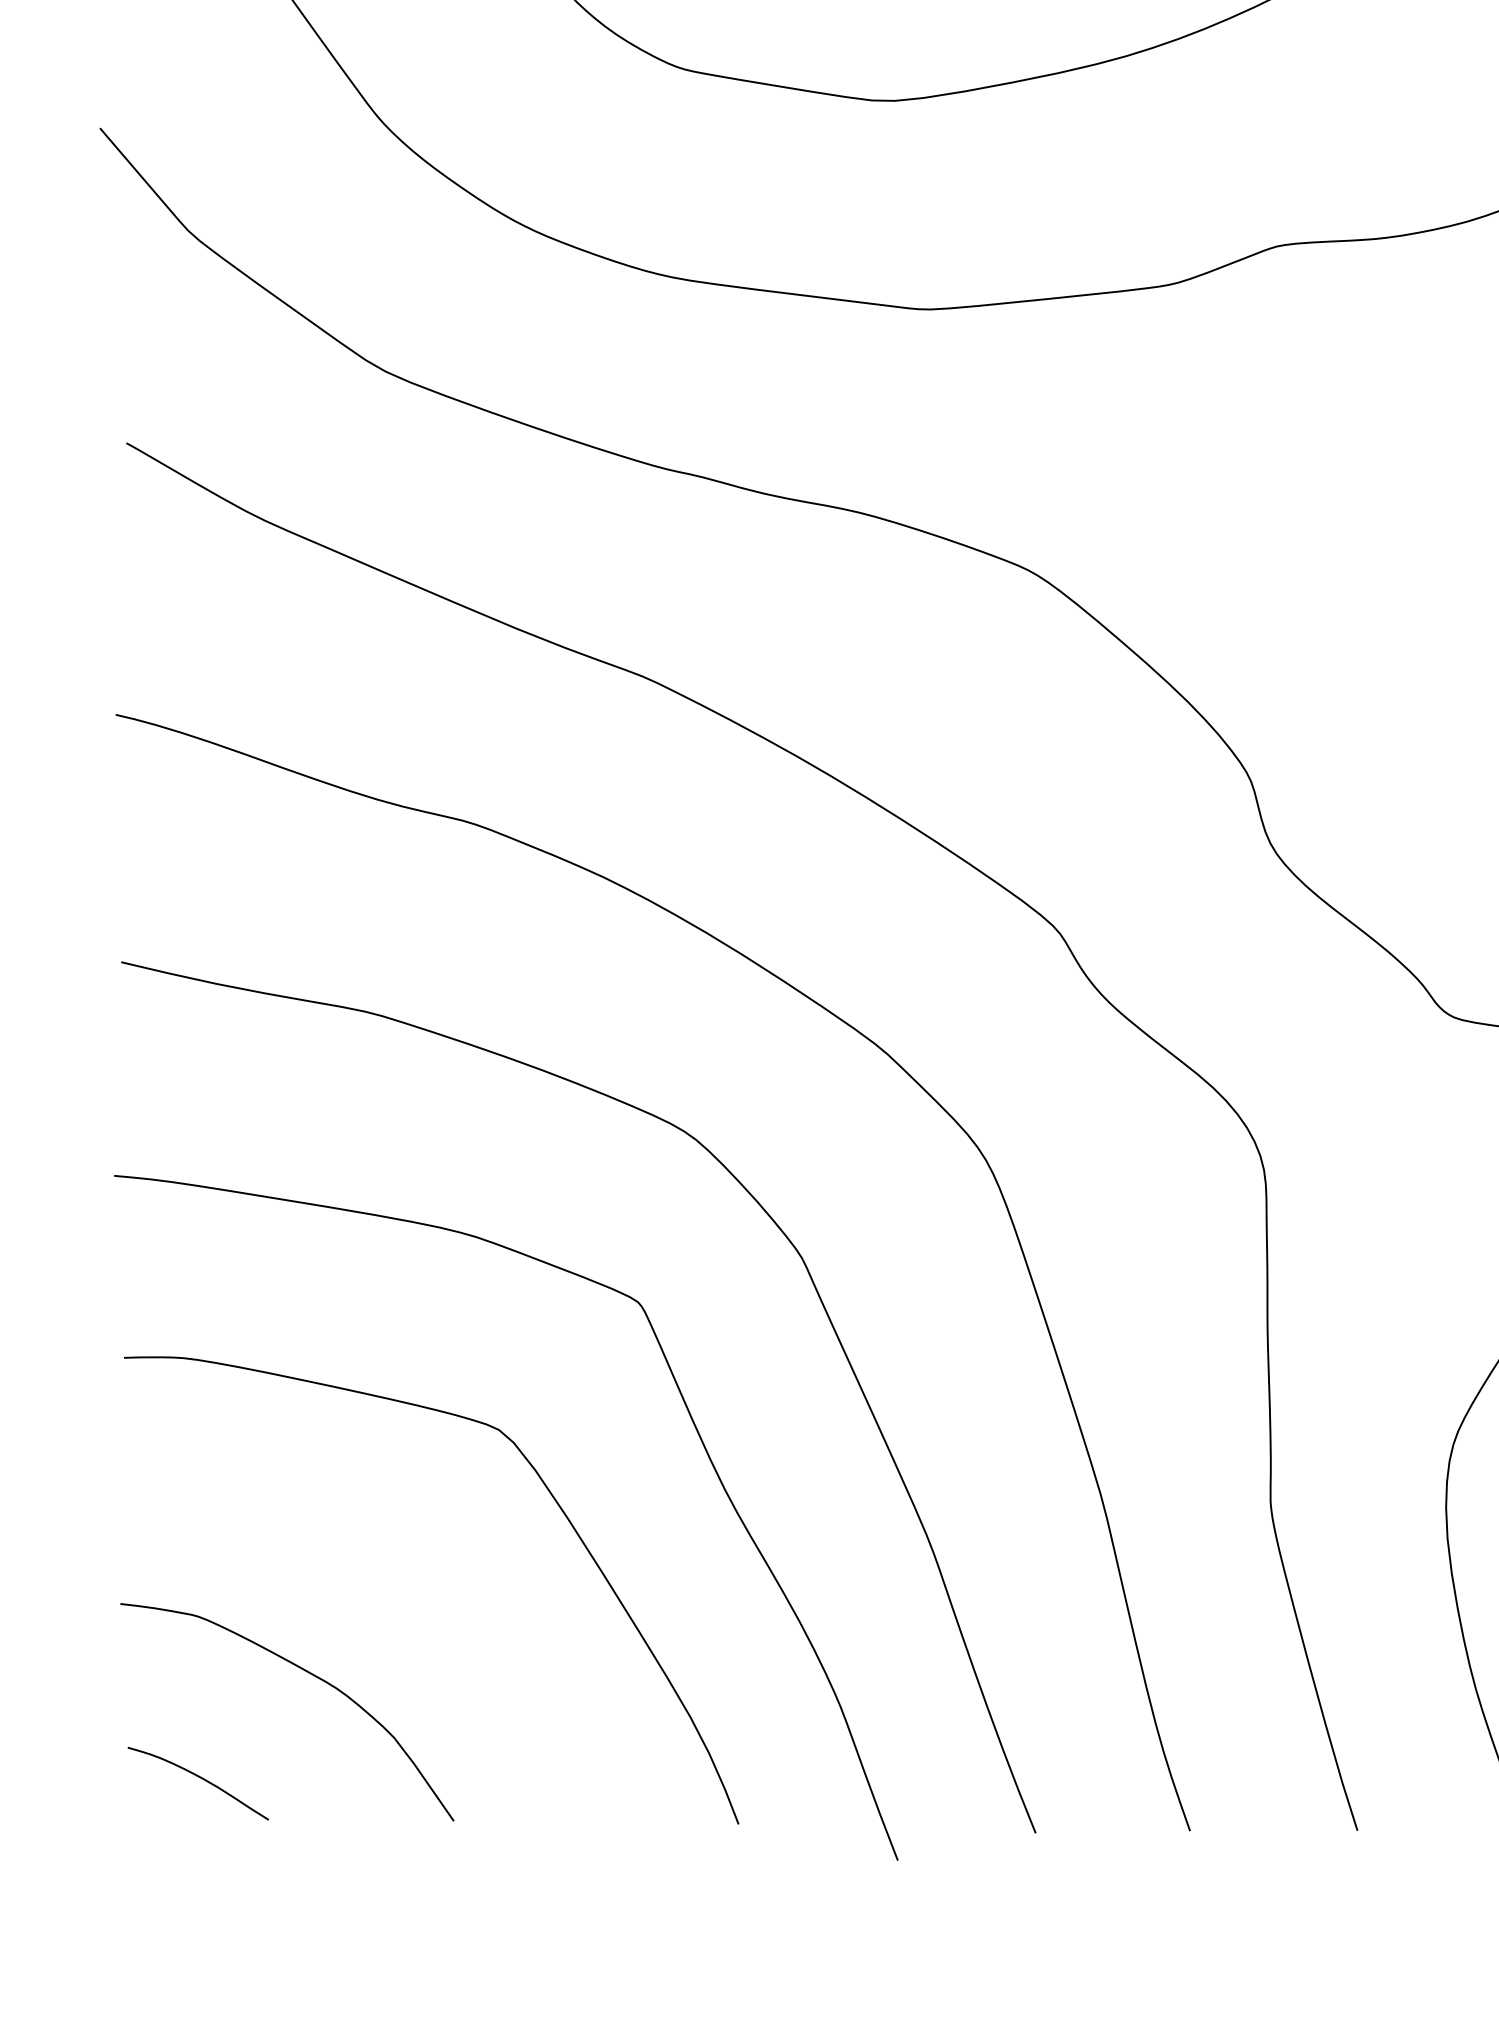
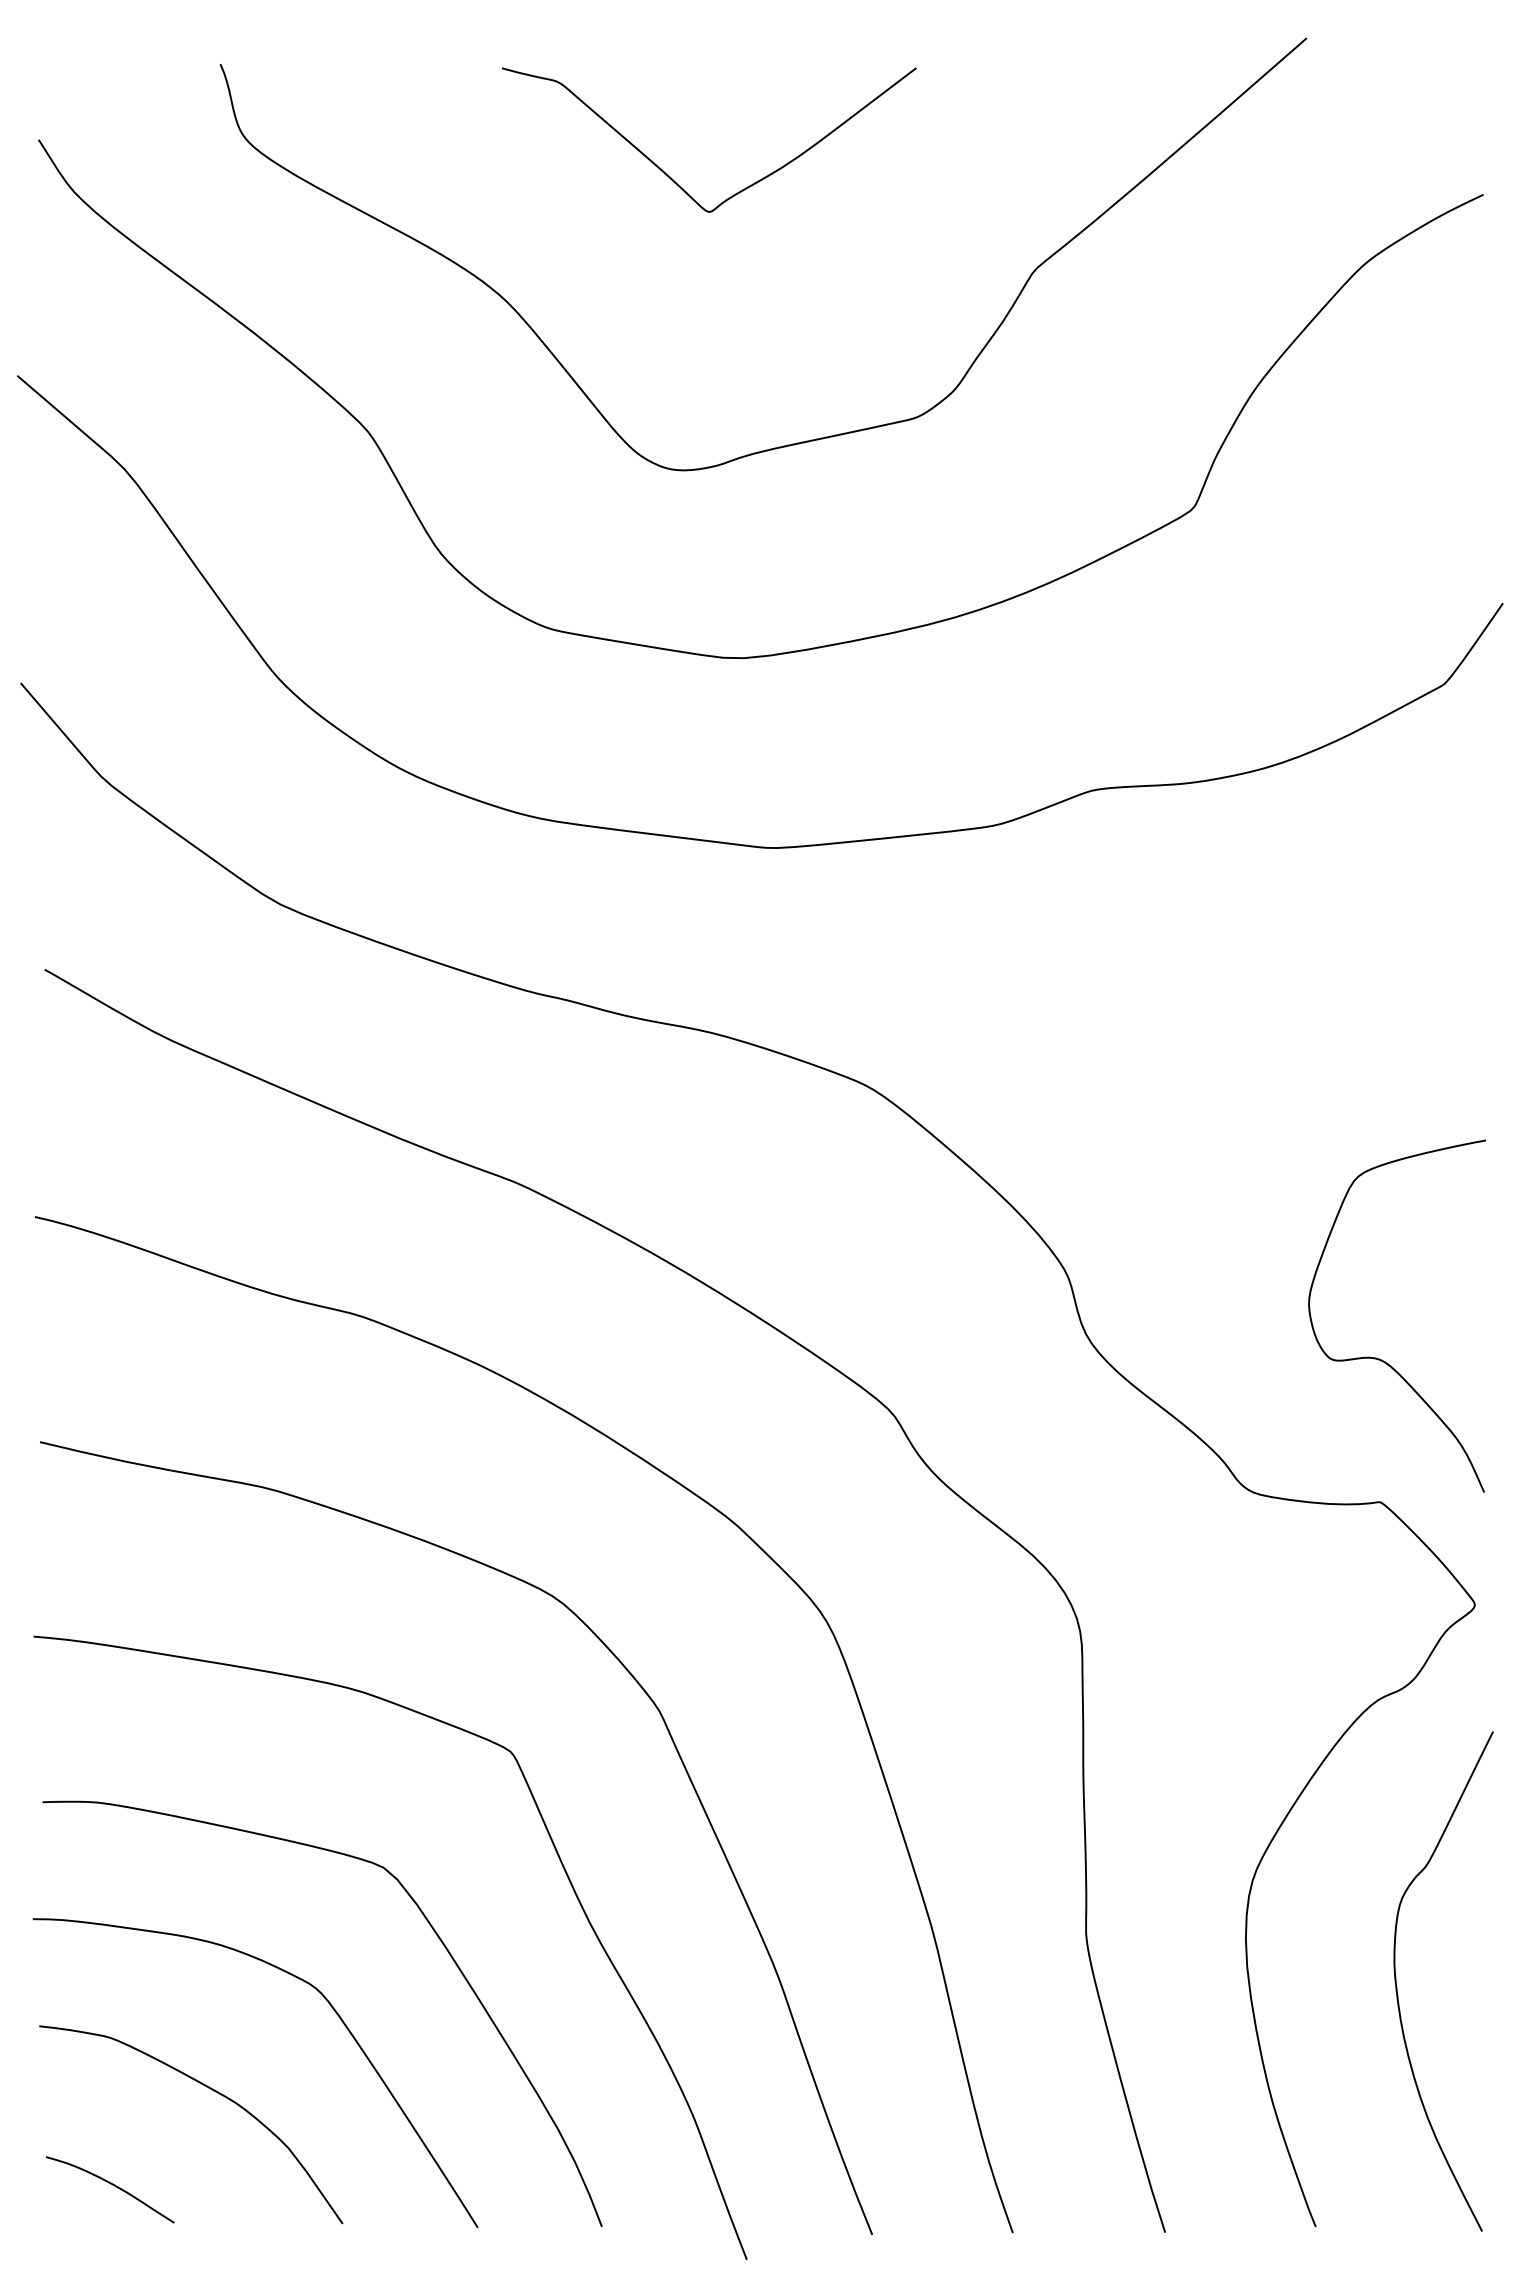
curve: (449, 1594) -> (338, 2017), added

